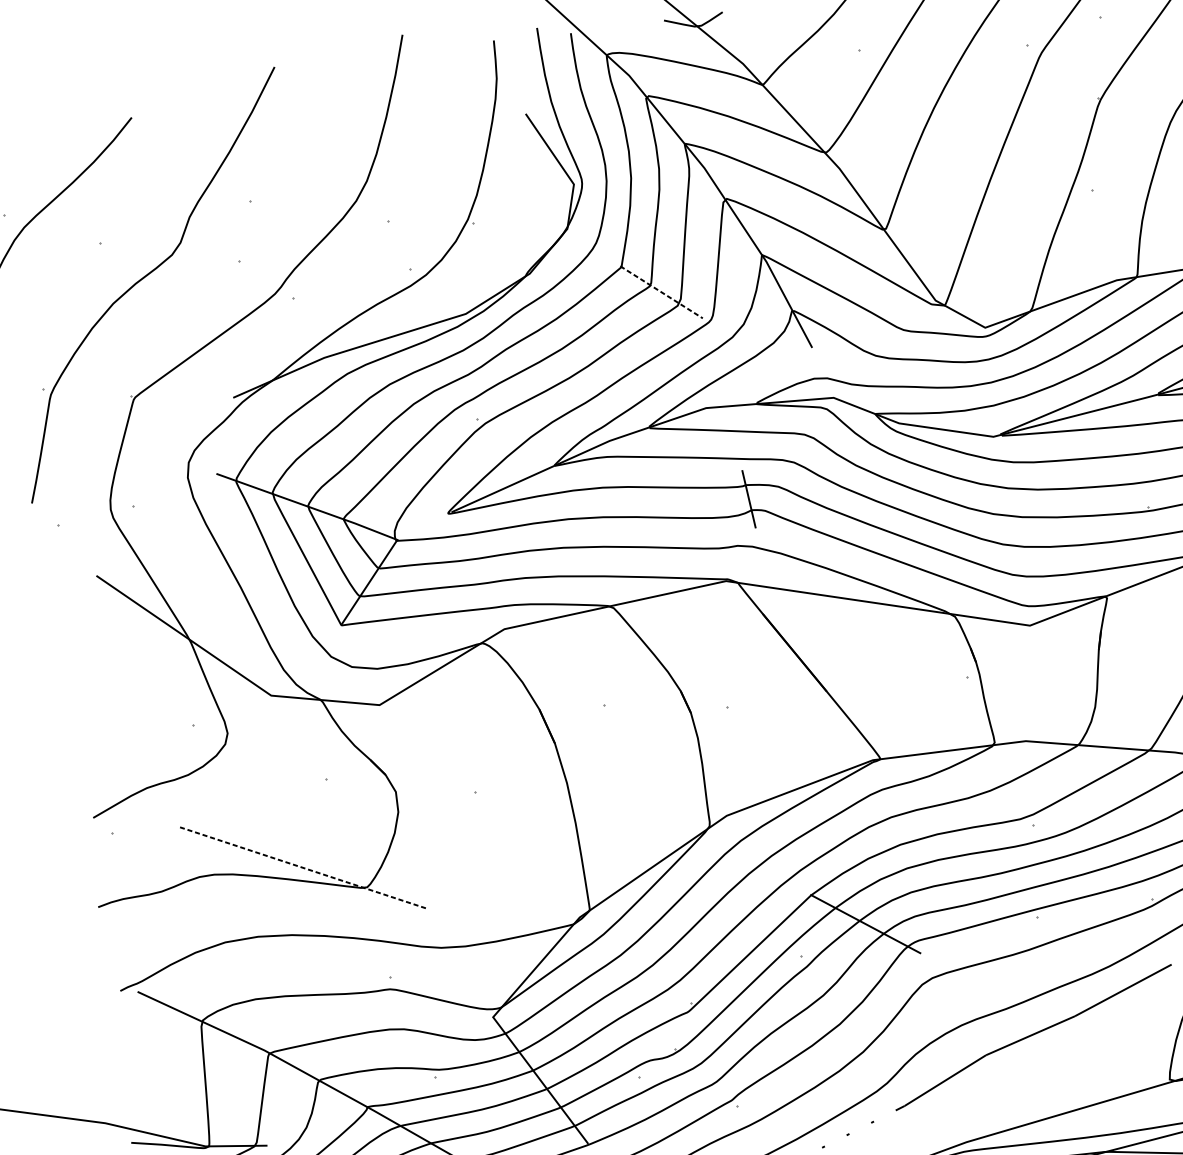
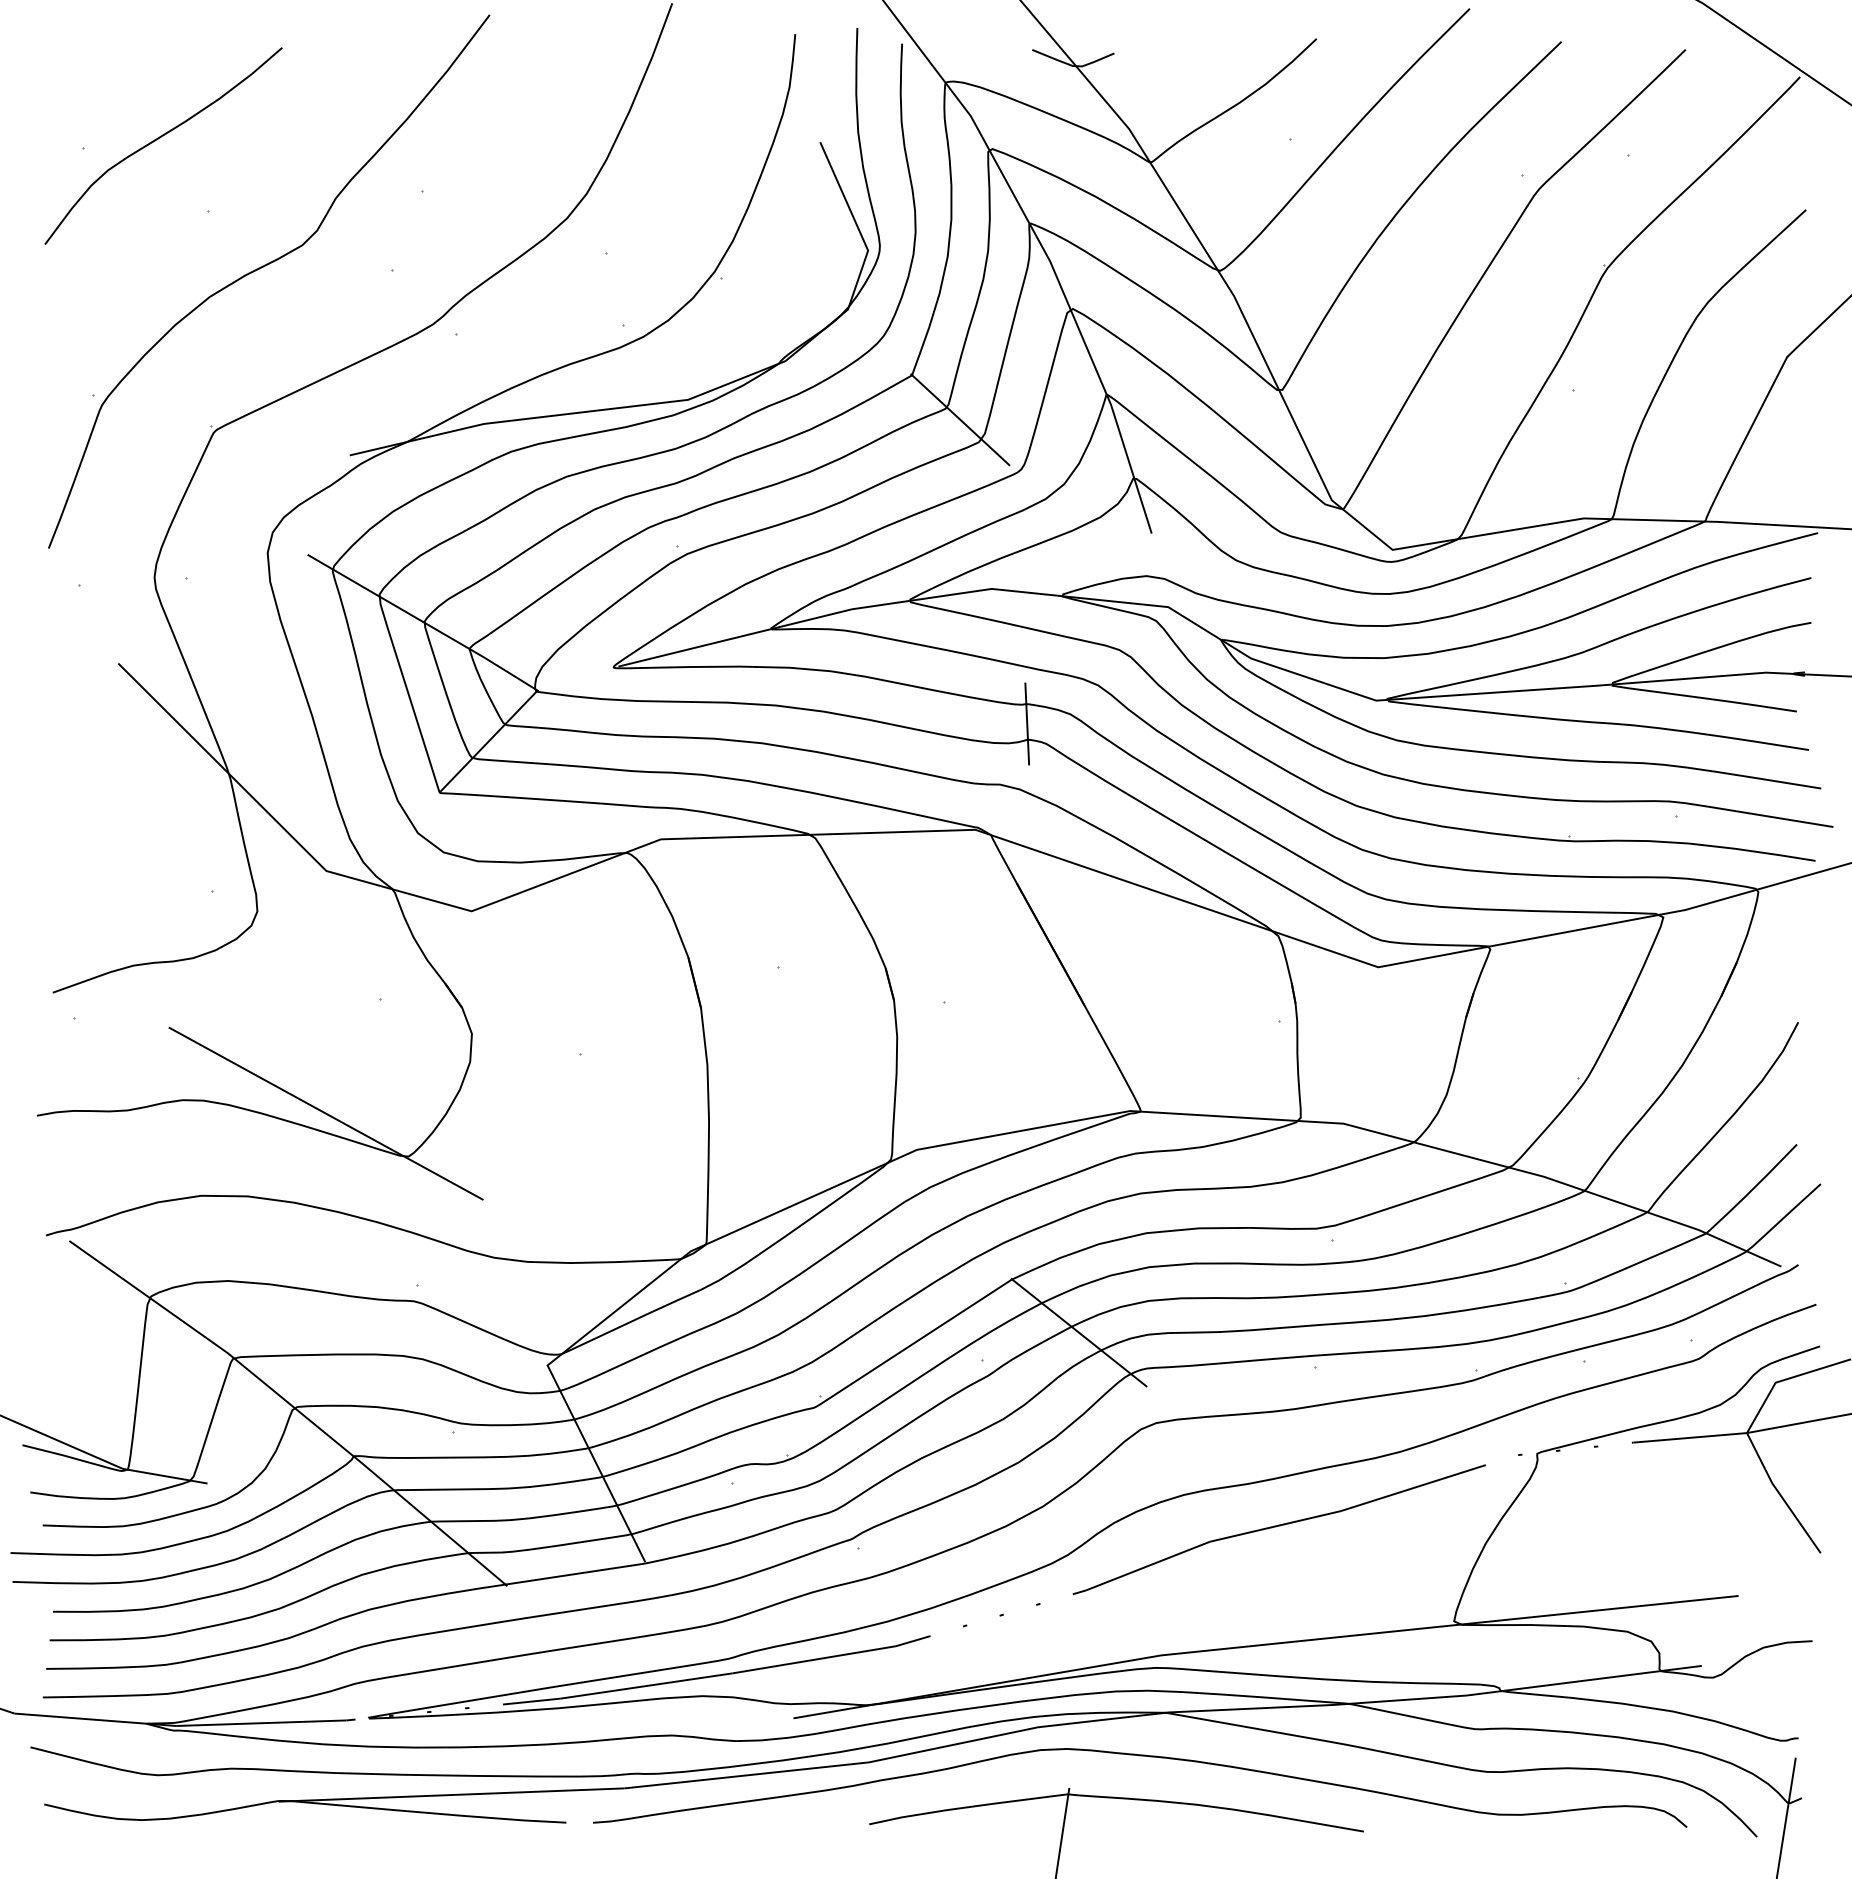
line: (661, 292) -> (960, 419), dashed -> solid
line: (302, 867) -> (325, 1113), dashed -> solid

